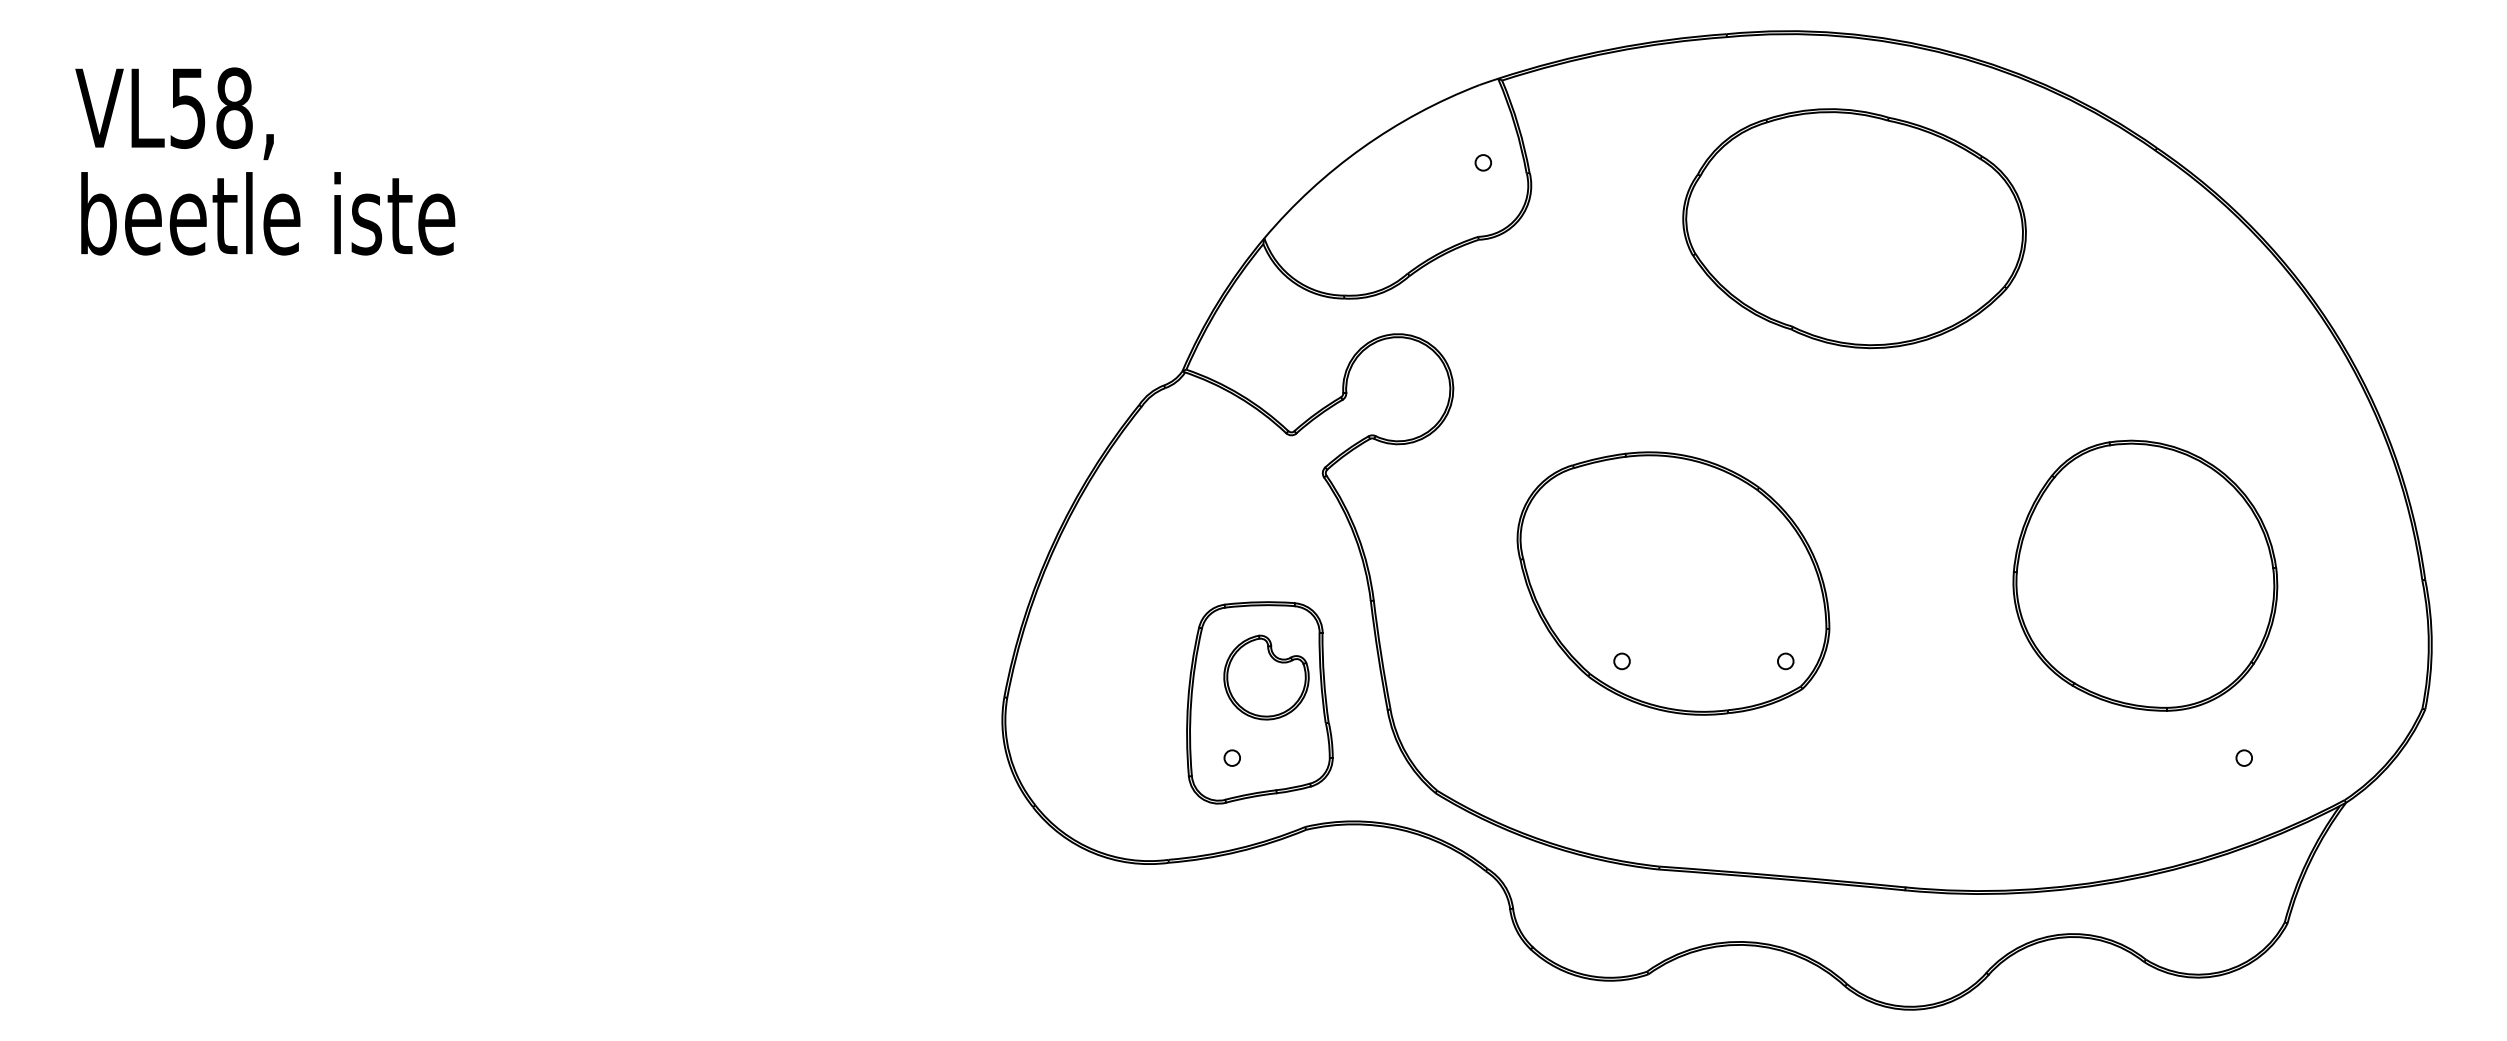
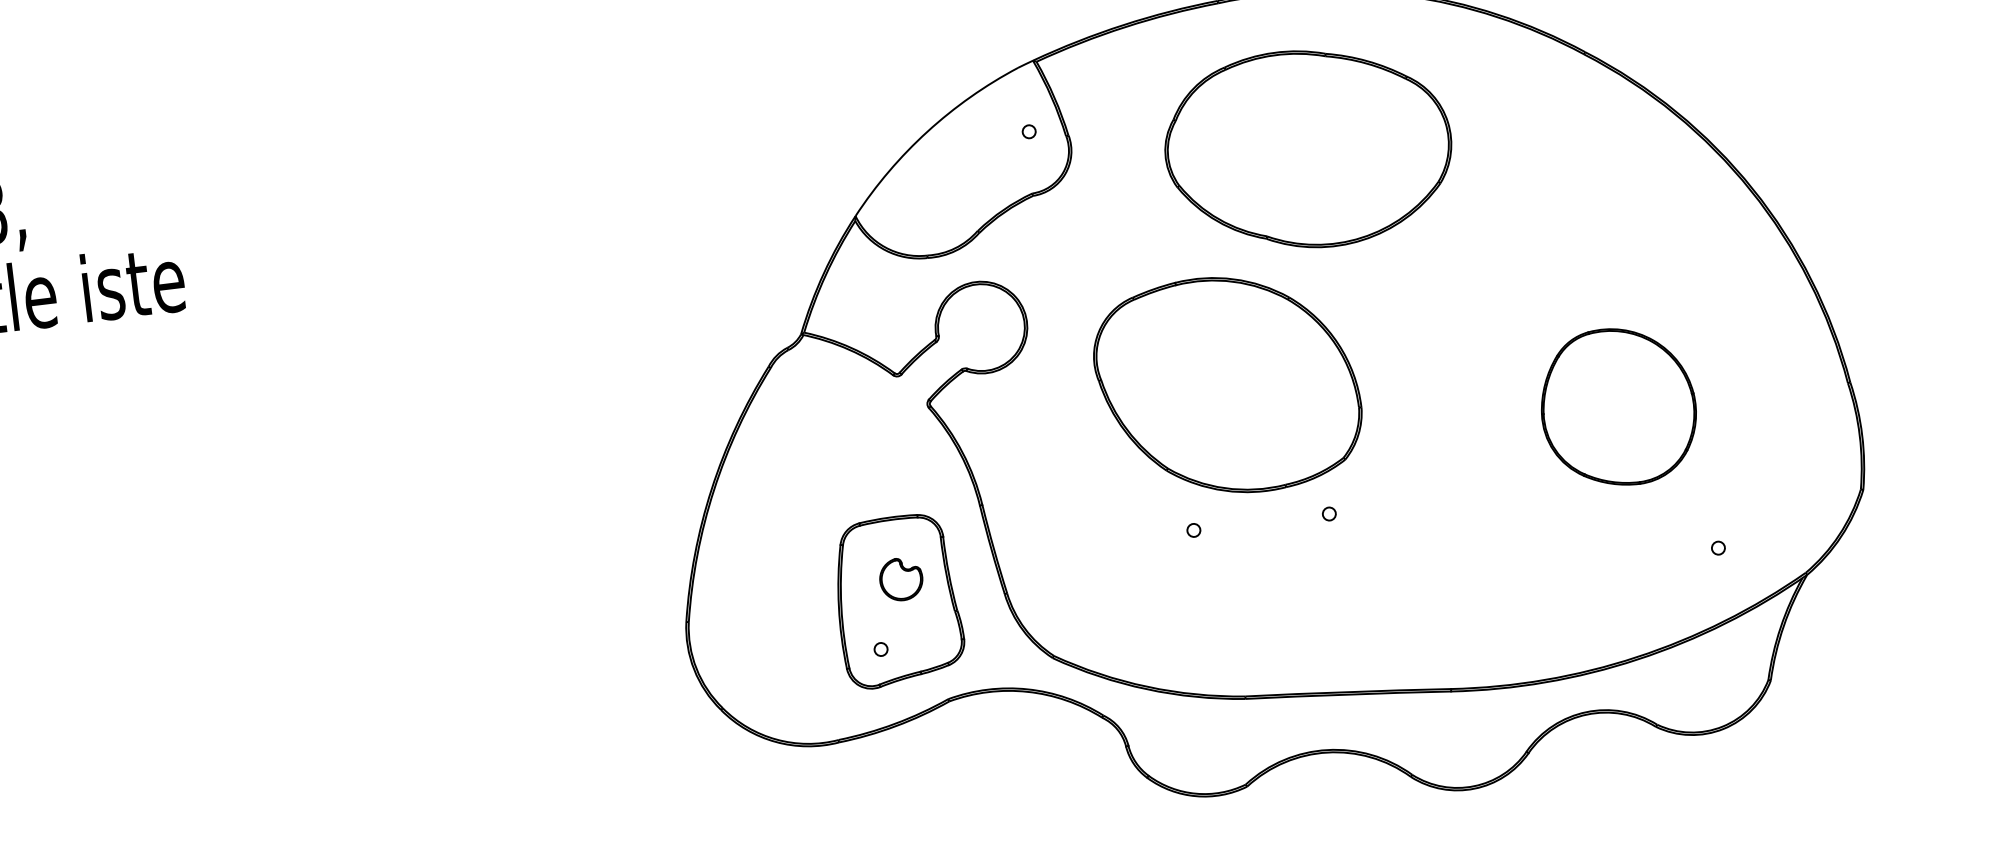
part: (1854, 228) -> (1308, 148), moved
part: (2145, 575) -> (1618, 406), size x0.7
part: (1673, 583) -> (1227, 385), moved
part: (1266, 677) -> (901, 579), size x0.6

